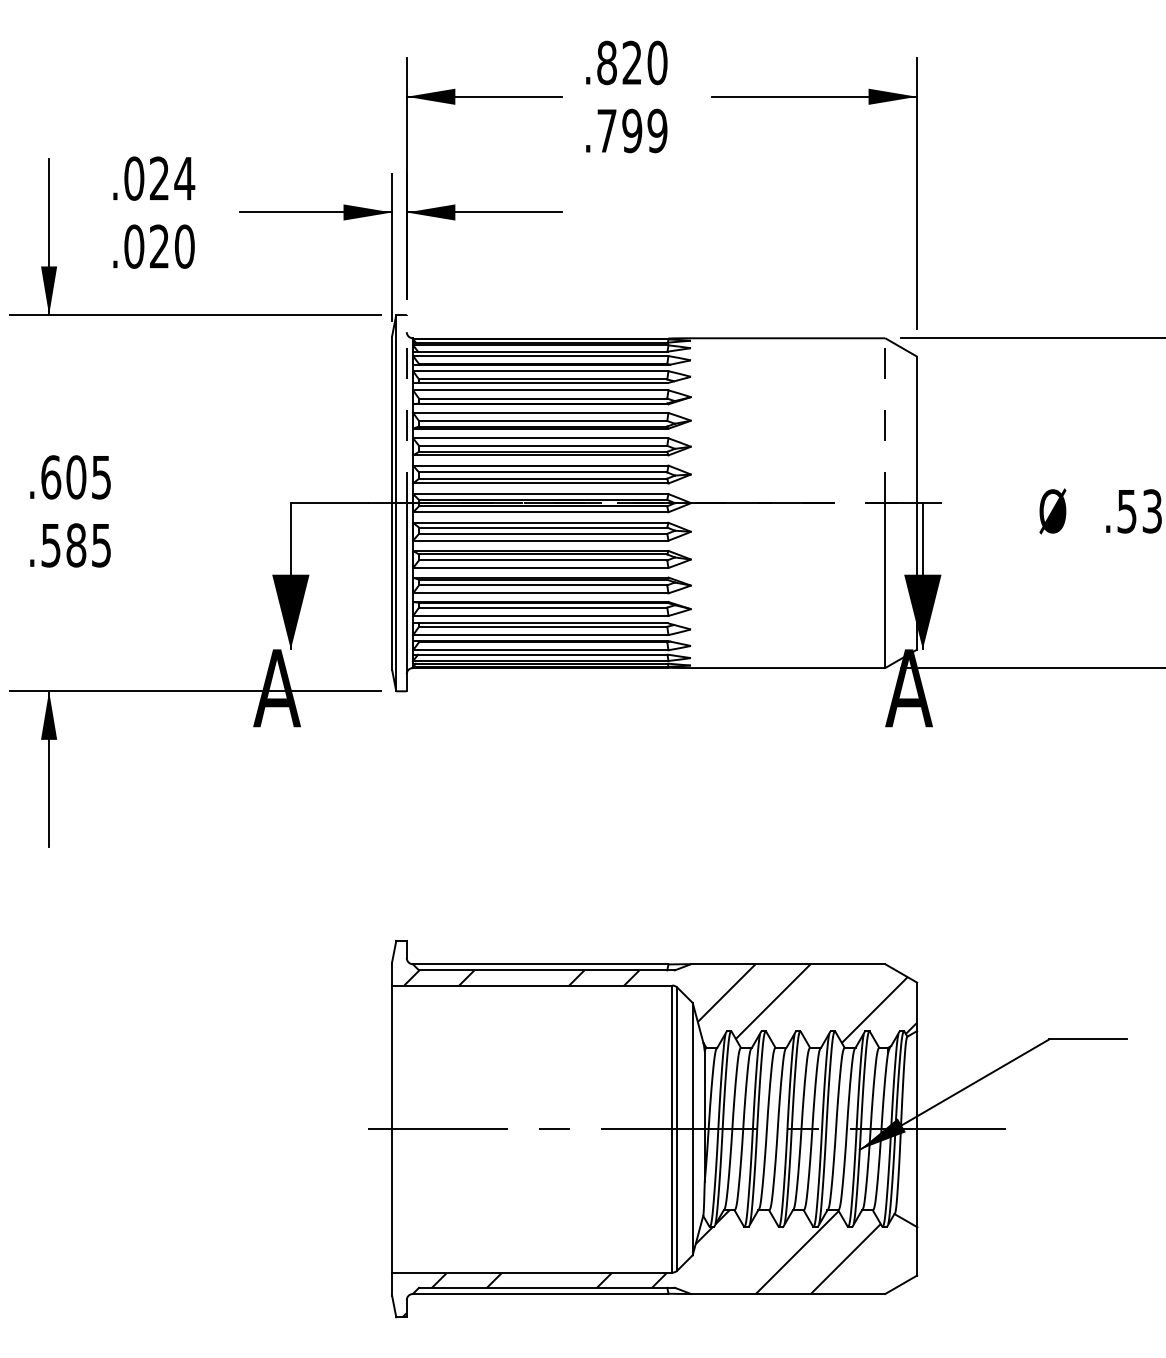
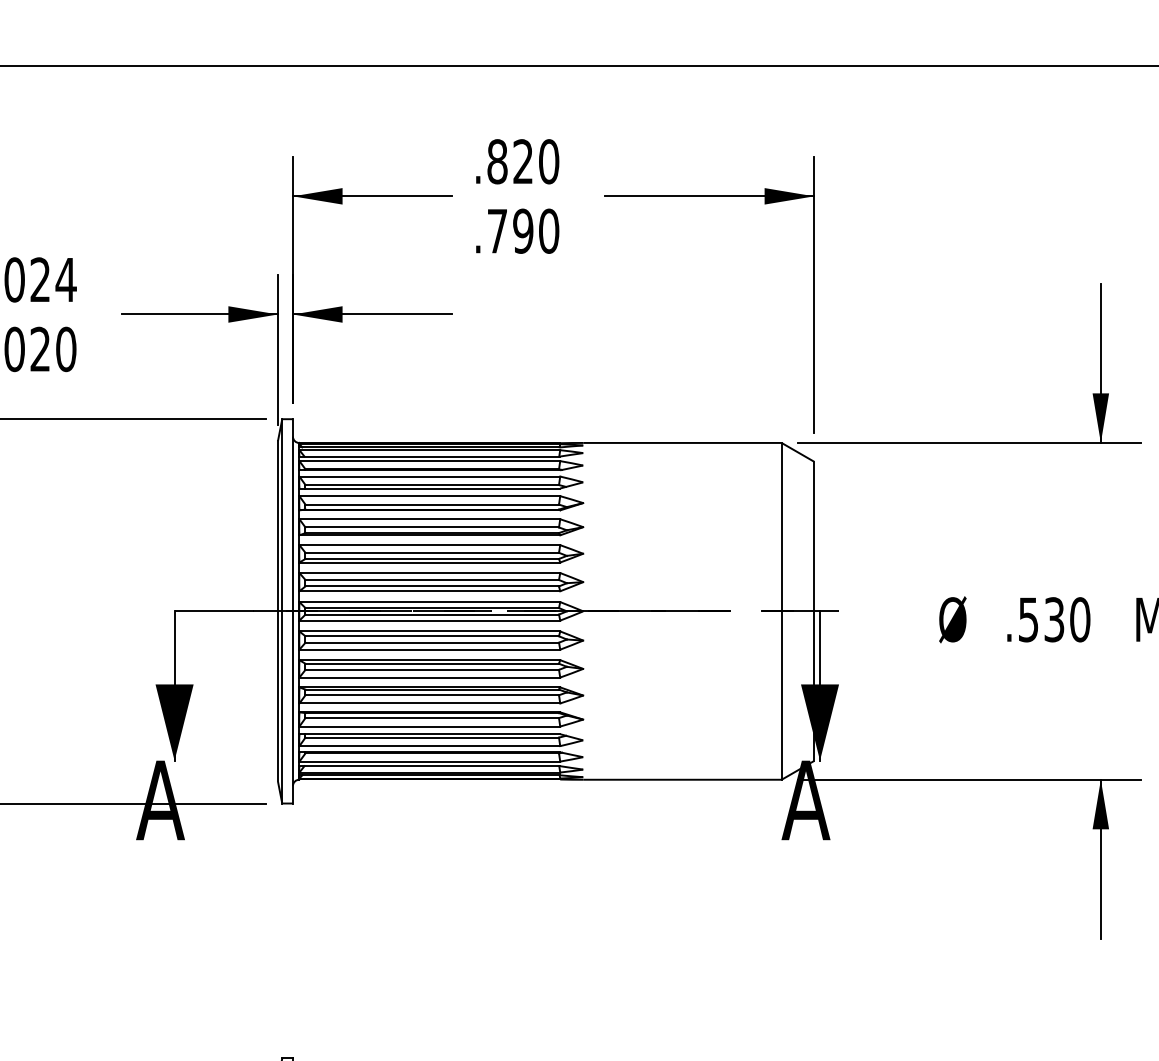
text: (657, 131) -> (549, 231), .799 -> .790
line: (406, 408) -> (292, 514), dashed -> solid
line: (885, 420) -> (781, 526), dashed -> solid

